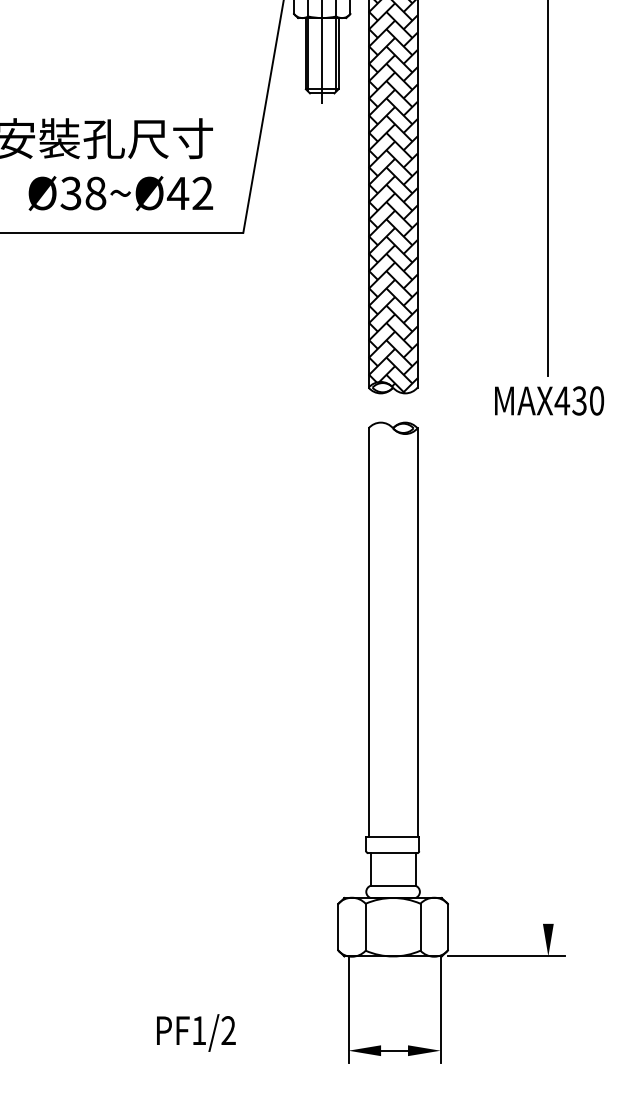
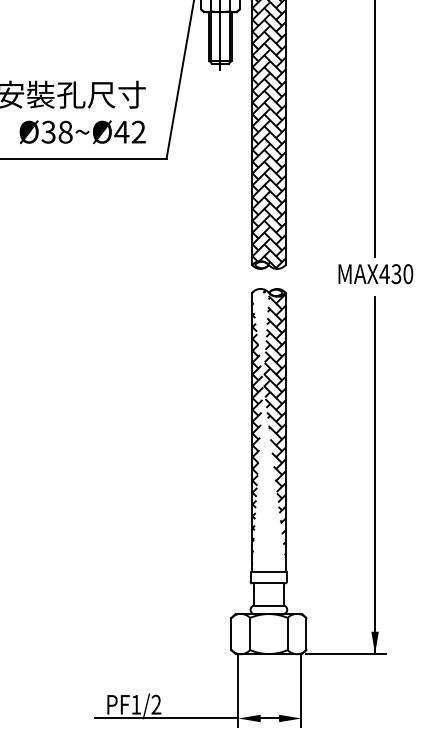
hatch: (392, 625) -> (268, 427), added
line: (548, 695) -> (375, 475), added
line: (243, 1050) -> (166, 718), added

